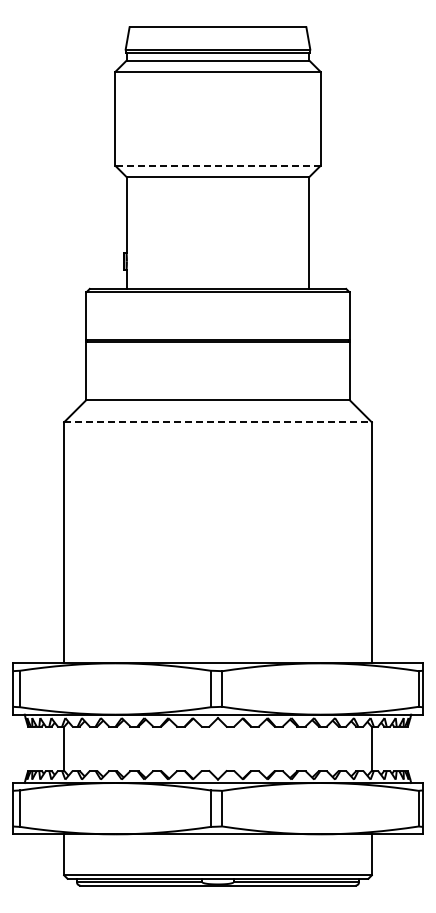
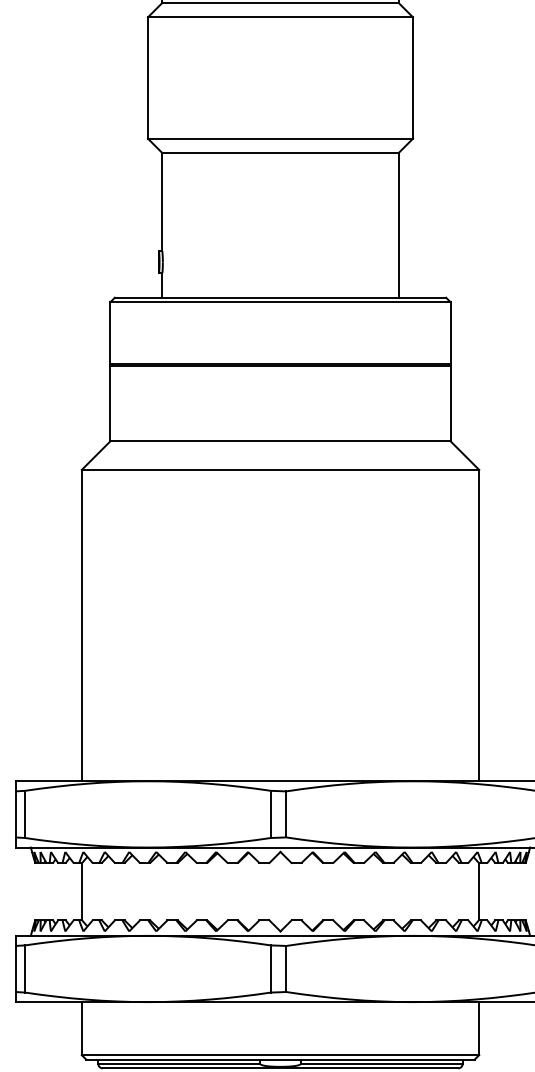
line: (217, 165) -> (279, 138), dashed -> solid
line: (217, 422) -> (279, 470), dashed -> solid

